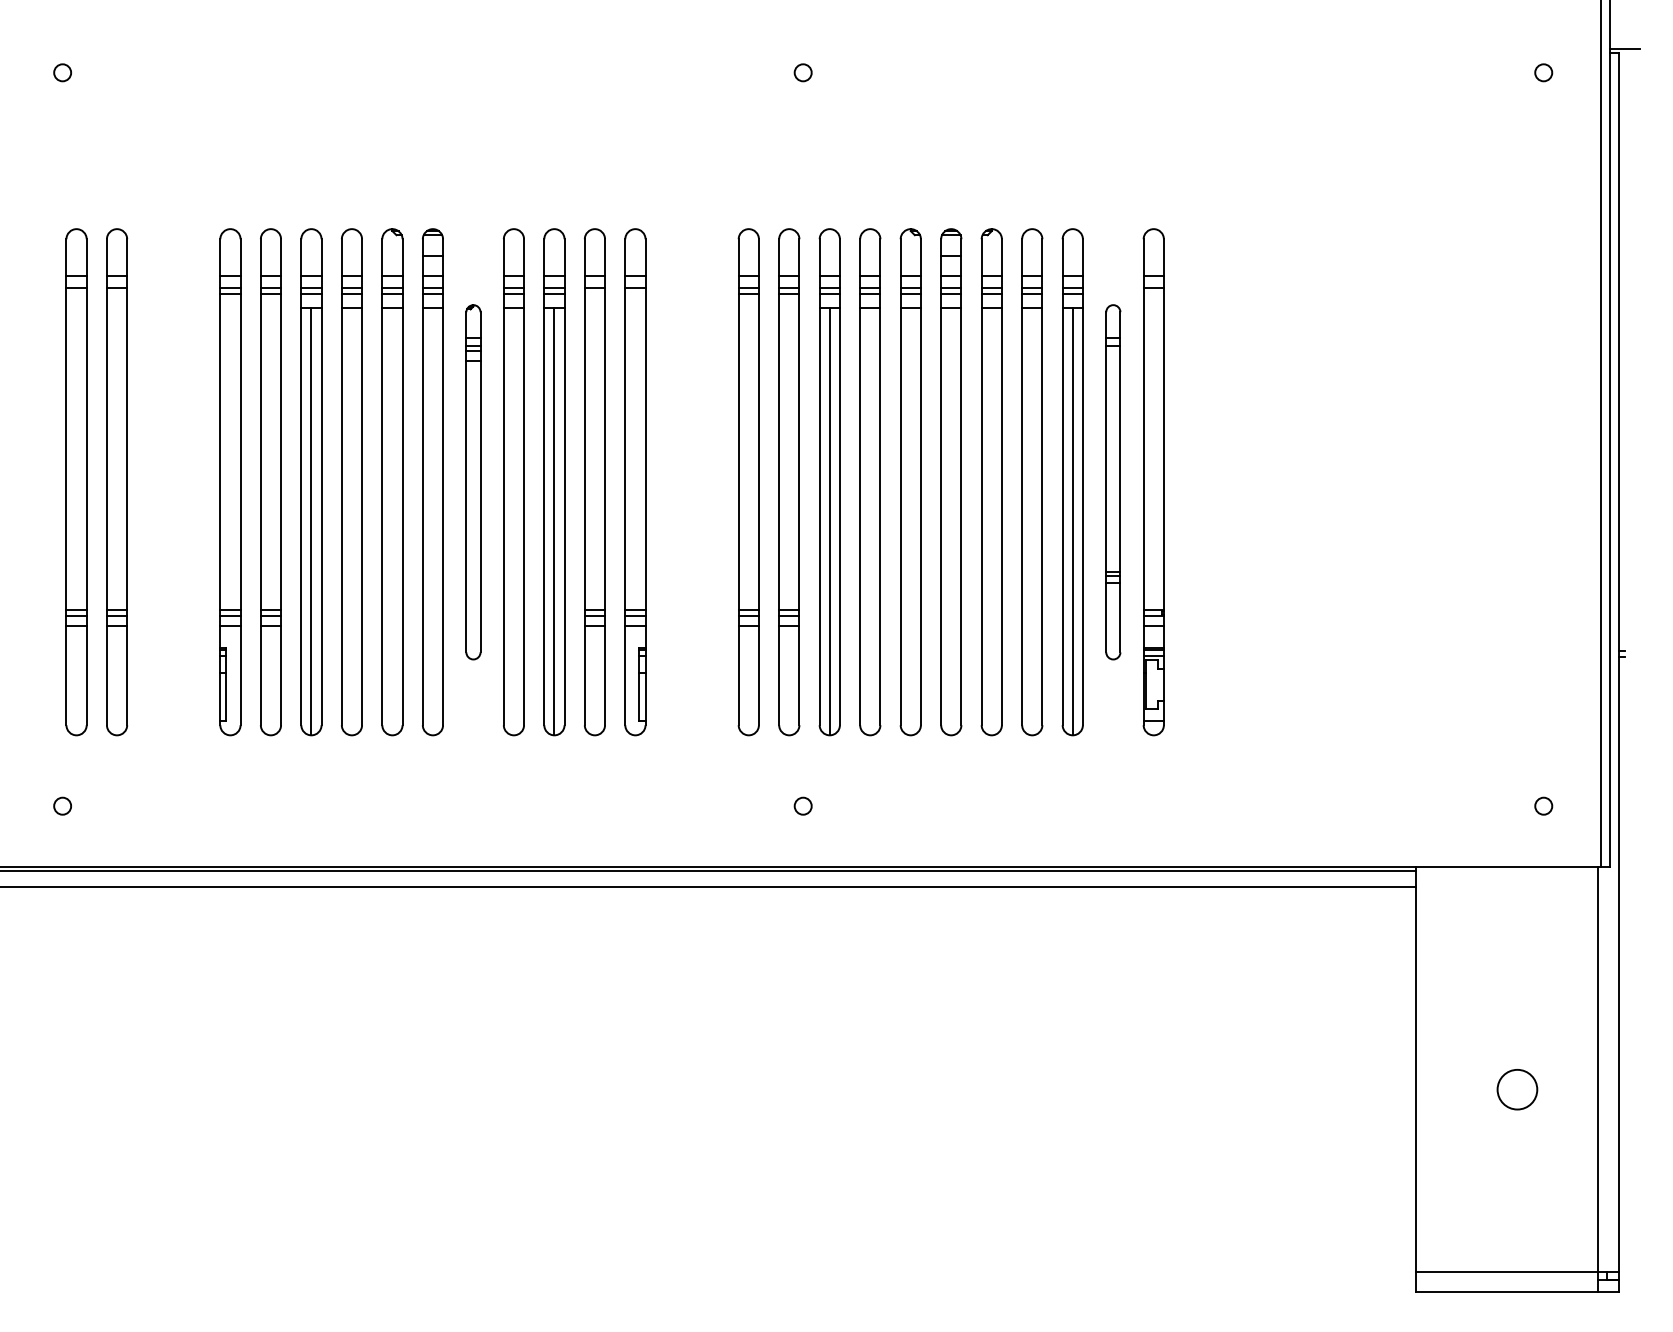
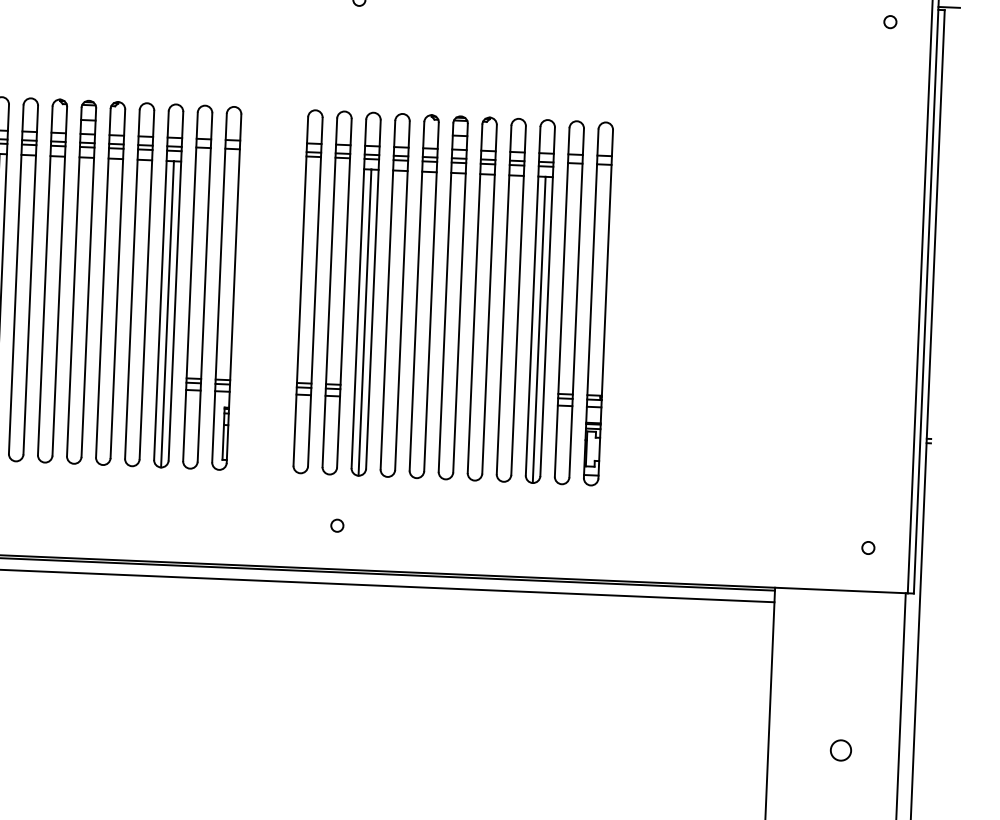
part: (473, 482) -> (110, 283), size x1.43
part: (1113, 482) -> (569, 302), size x1.43
circle: (1517, 1089) -> (841, 750), size x0.71

